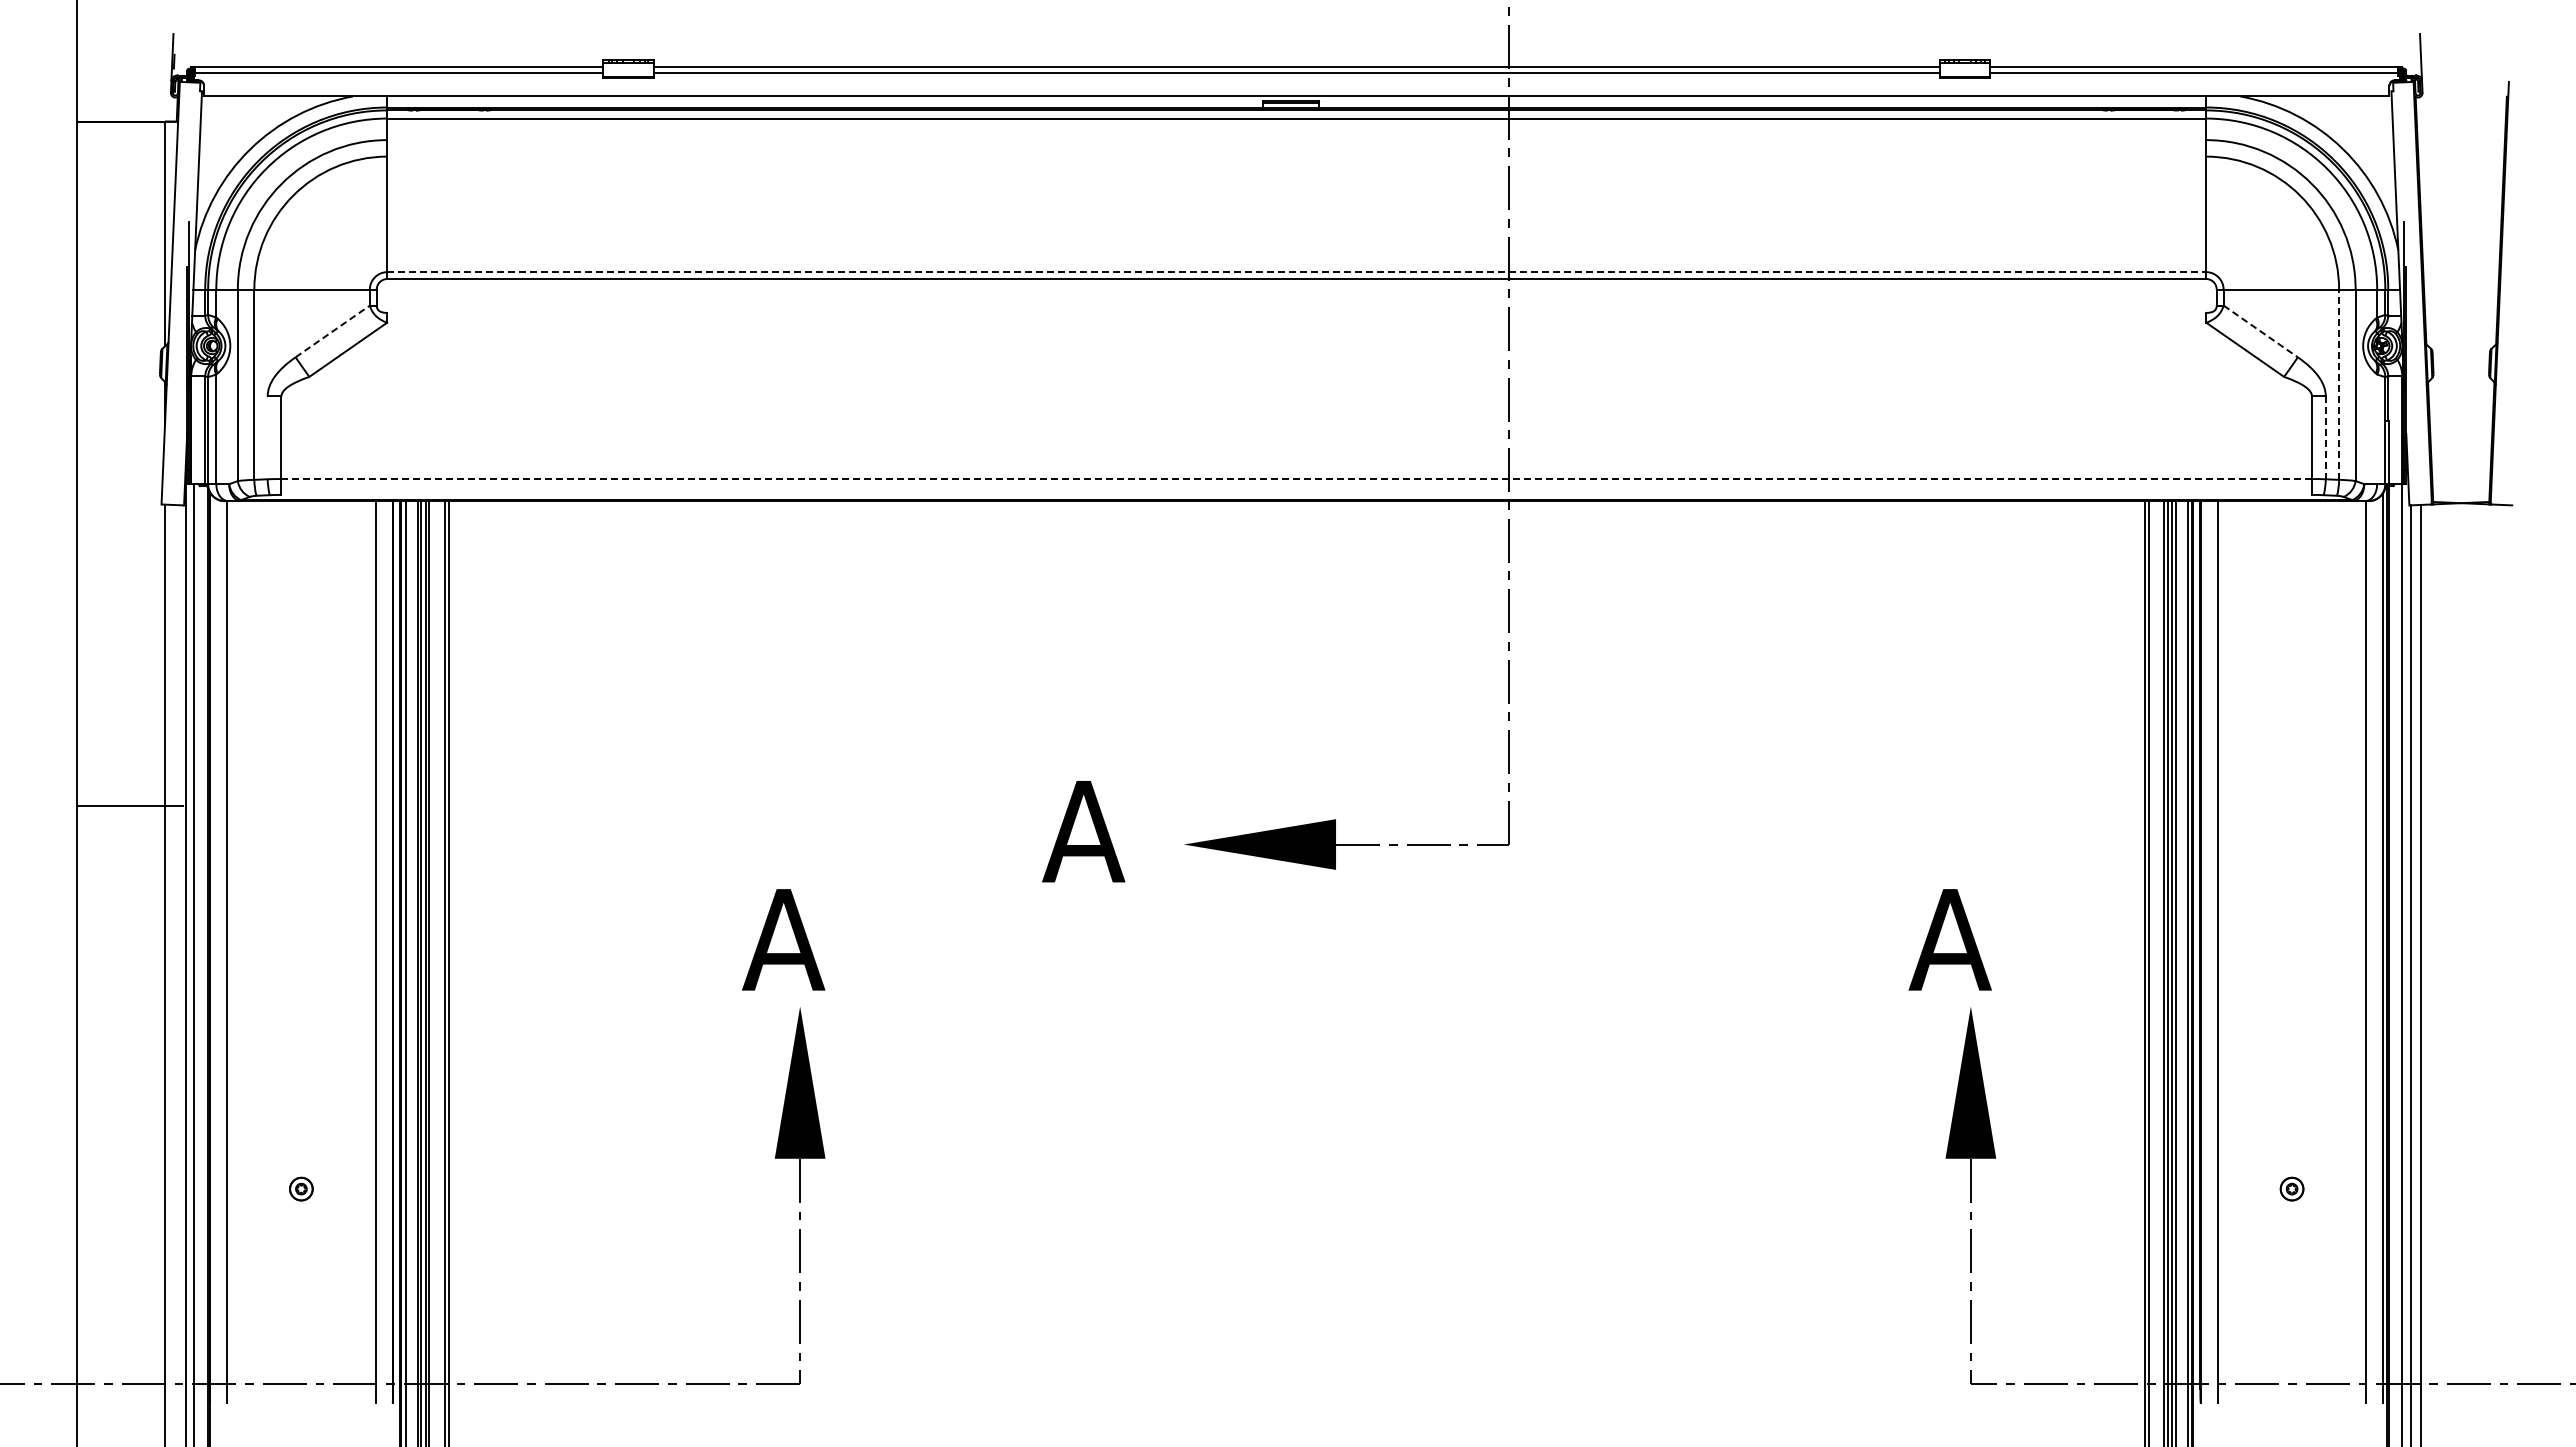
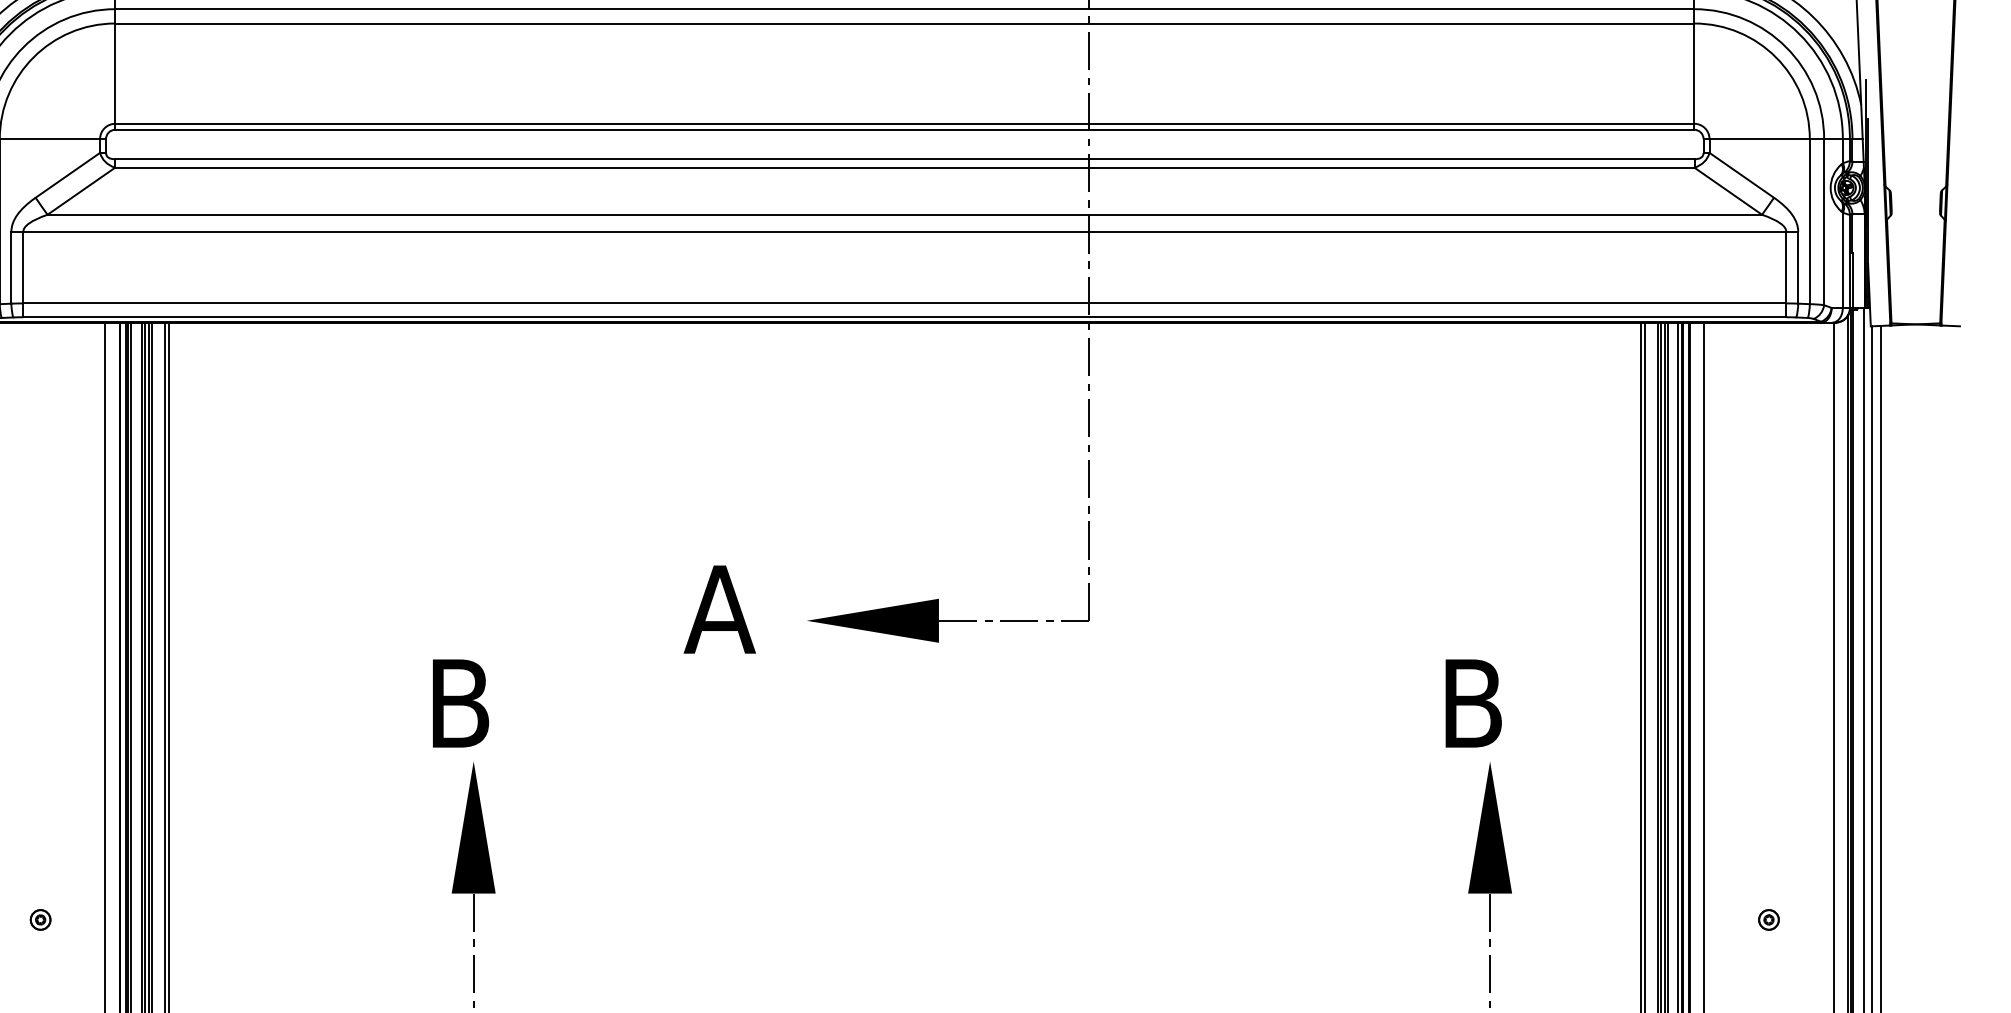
line: (1296, 140) -> (904, 9), added
line: (1296, 156) -> (904, 23), added
line: (1297, 272) -> (905, 124), dashed -> solid
line: (1296, 312) -> (904, 158), added
line: (1296, 322) -> (904, 167), added
line: (333, 331) -> (68, 175), dashed -> solid
line: (2261, 331) -> (1742, 175), dashed -> solid
line: (1296, 376) -> (904, 214), added
line: (2339, 384) -> (1810, 221), dashed -> solid
line: (1296, 396) -> (904, 231), added
line: (2377, 429) -> (1843, 260), added
line: (267, 437) -> (11, 267), added
line: (2325, 438) -> (1797, 268), dashed -> solid
line: (1297, 479) -> (905, 303), dashed -> solid
line: (1296, 494) -> (904, 316), added
text: (783, 939) -> (459, 703), A -> B
text: (1949, 939) -> (1471, 703), A -> B

